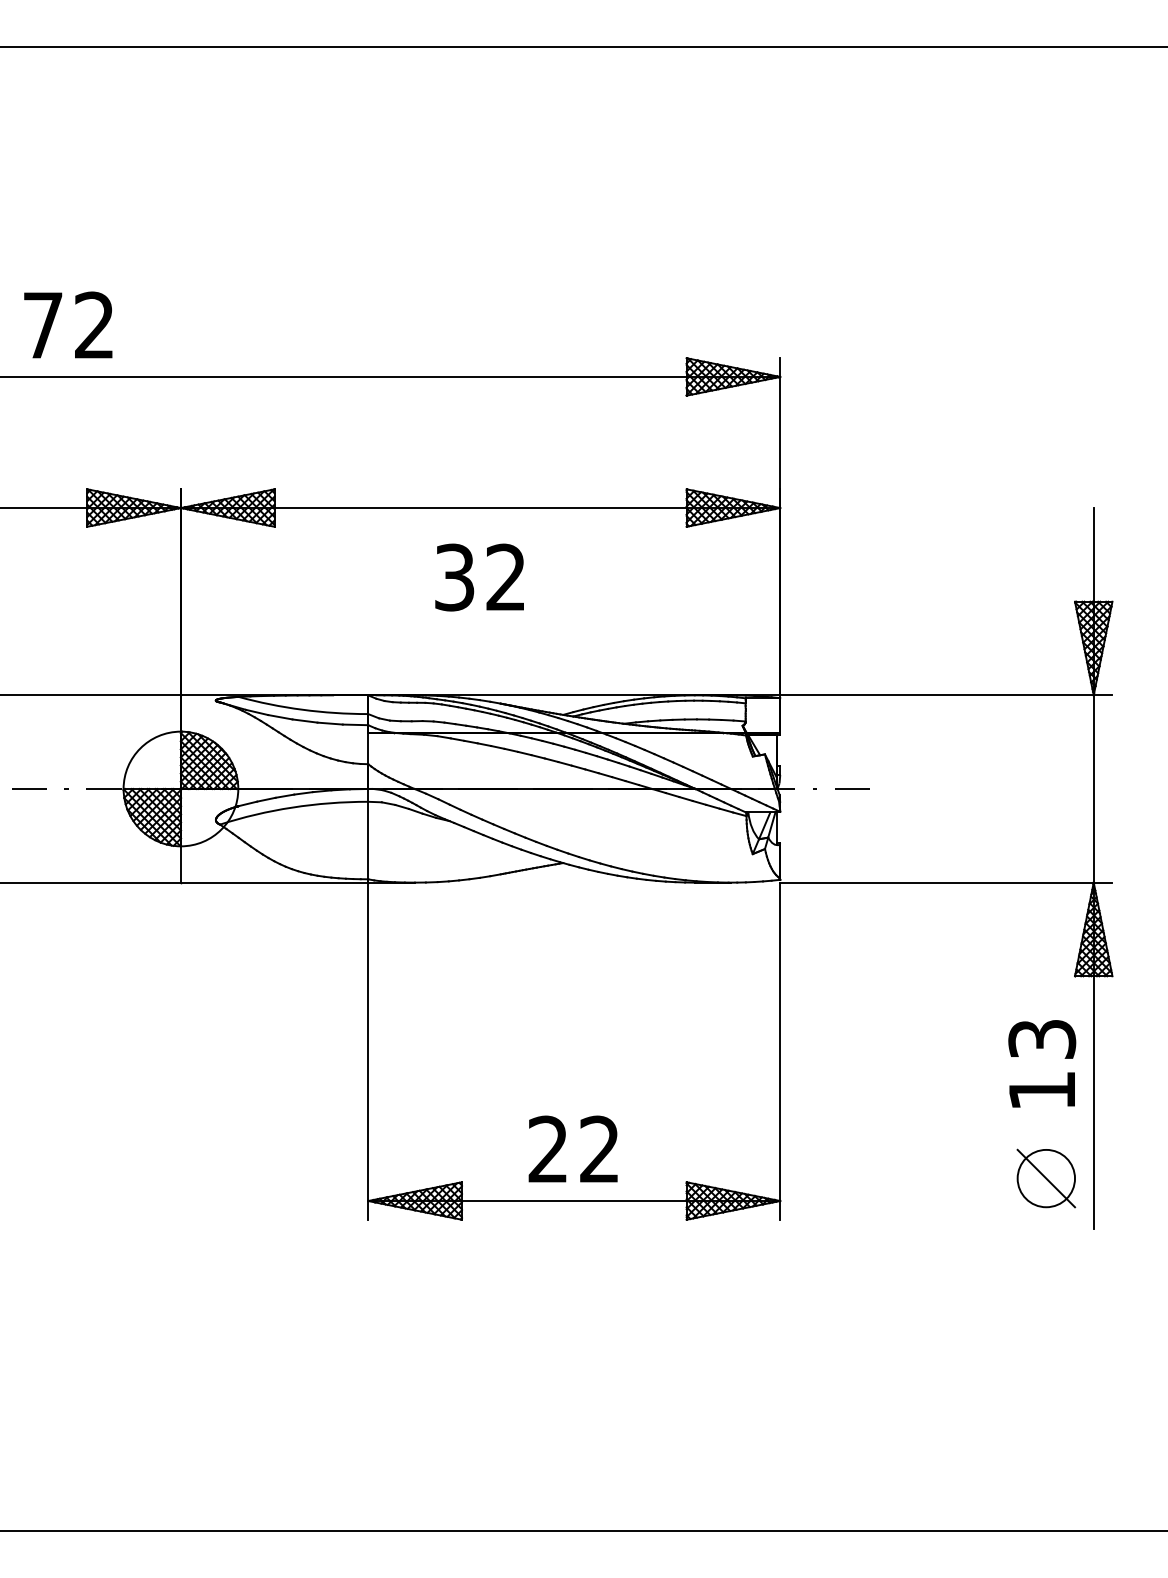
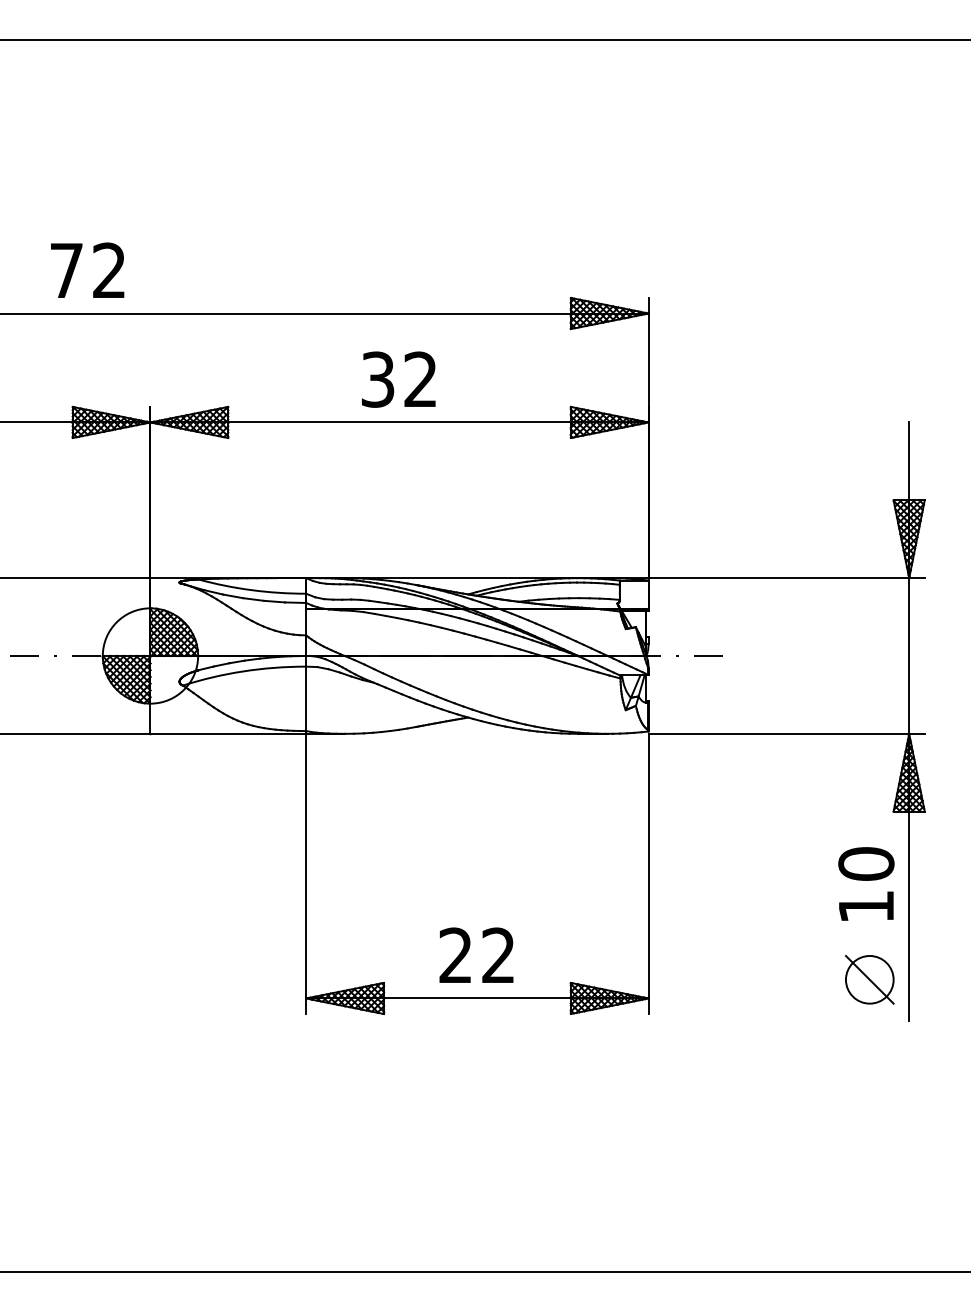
text: (68, 324) -> (87, 269), moved
text: (479, 577) -> (398, 379), moved
text: (1042, 1039) -> (866, 864), 13 -> 10

